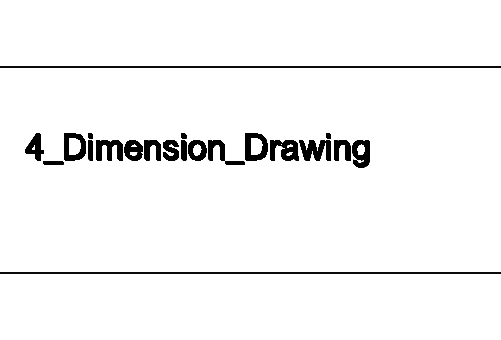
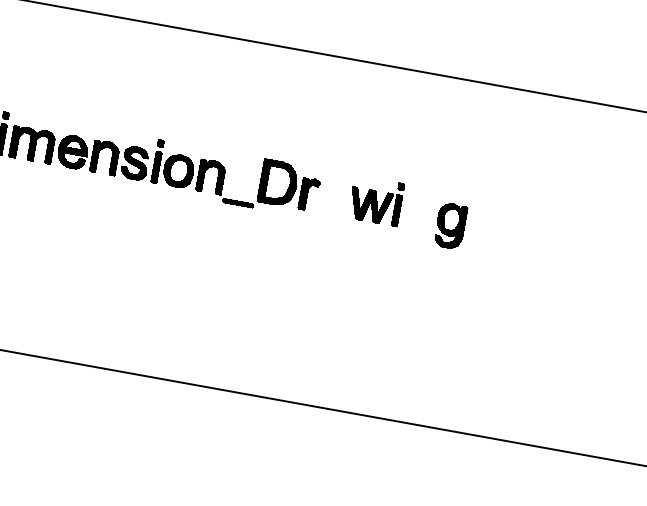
hatch: (289, 149) -> (332, 197), removed
hatch: (342, 149) -> (420, 213), removed

